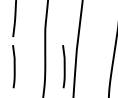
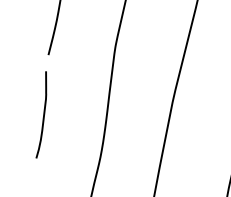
line: (63, 66) -> (142, 127), removed

